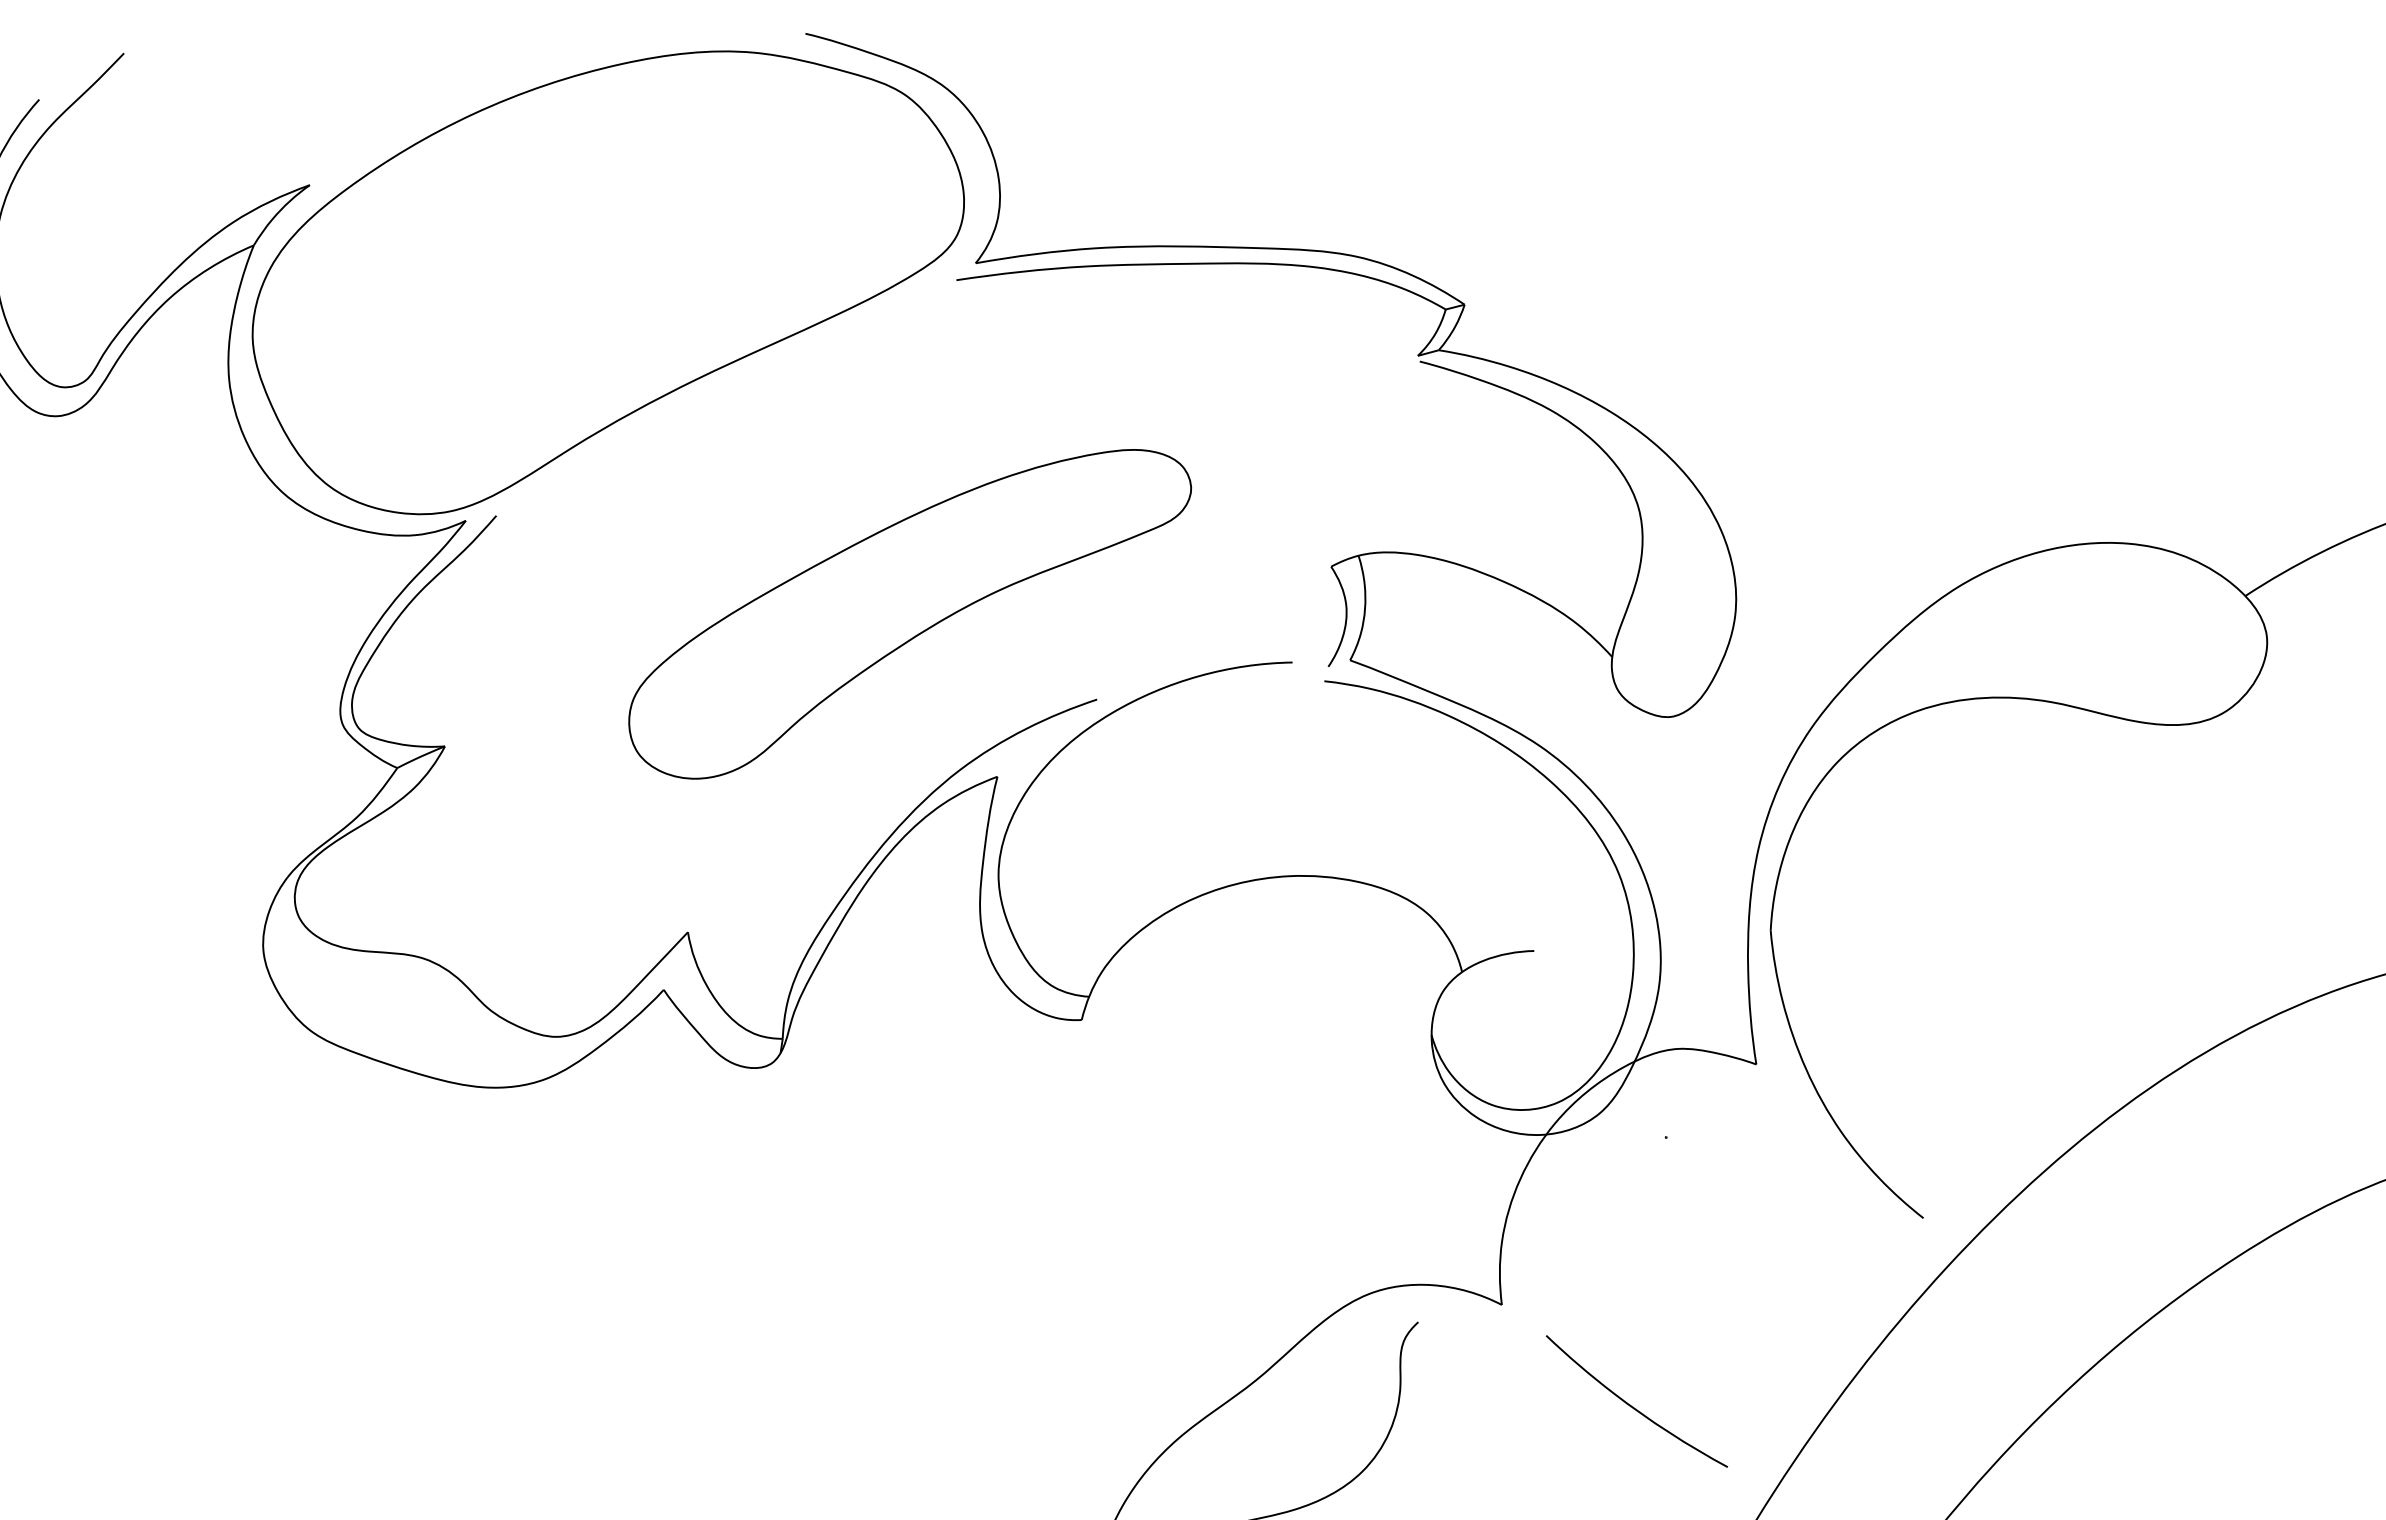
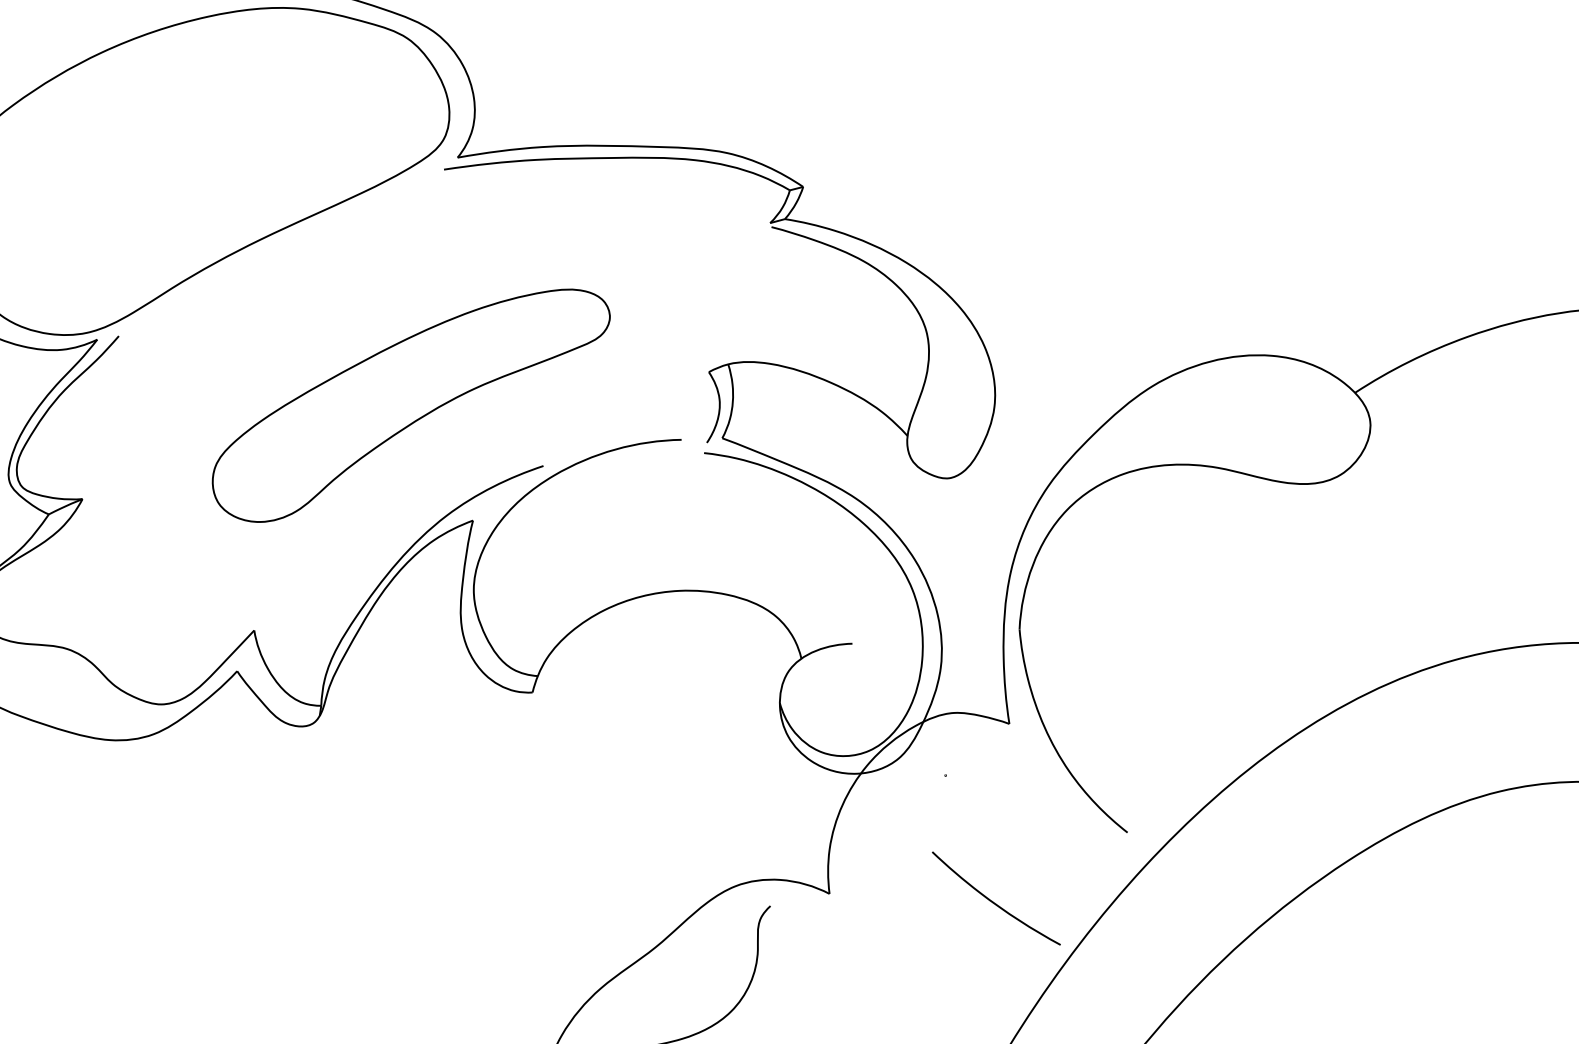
curve: (1633, 1406) -> (993, 902), moved

